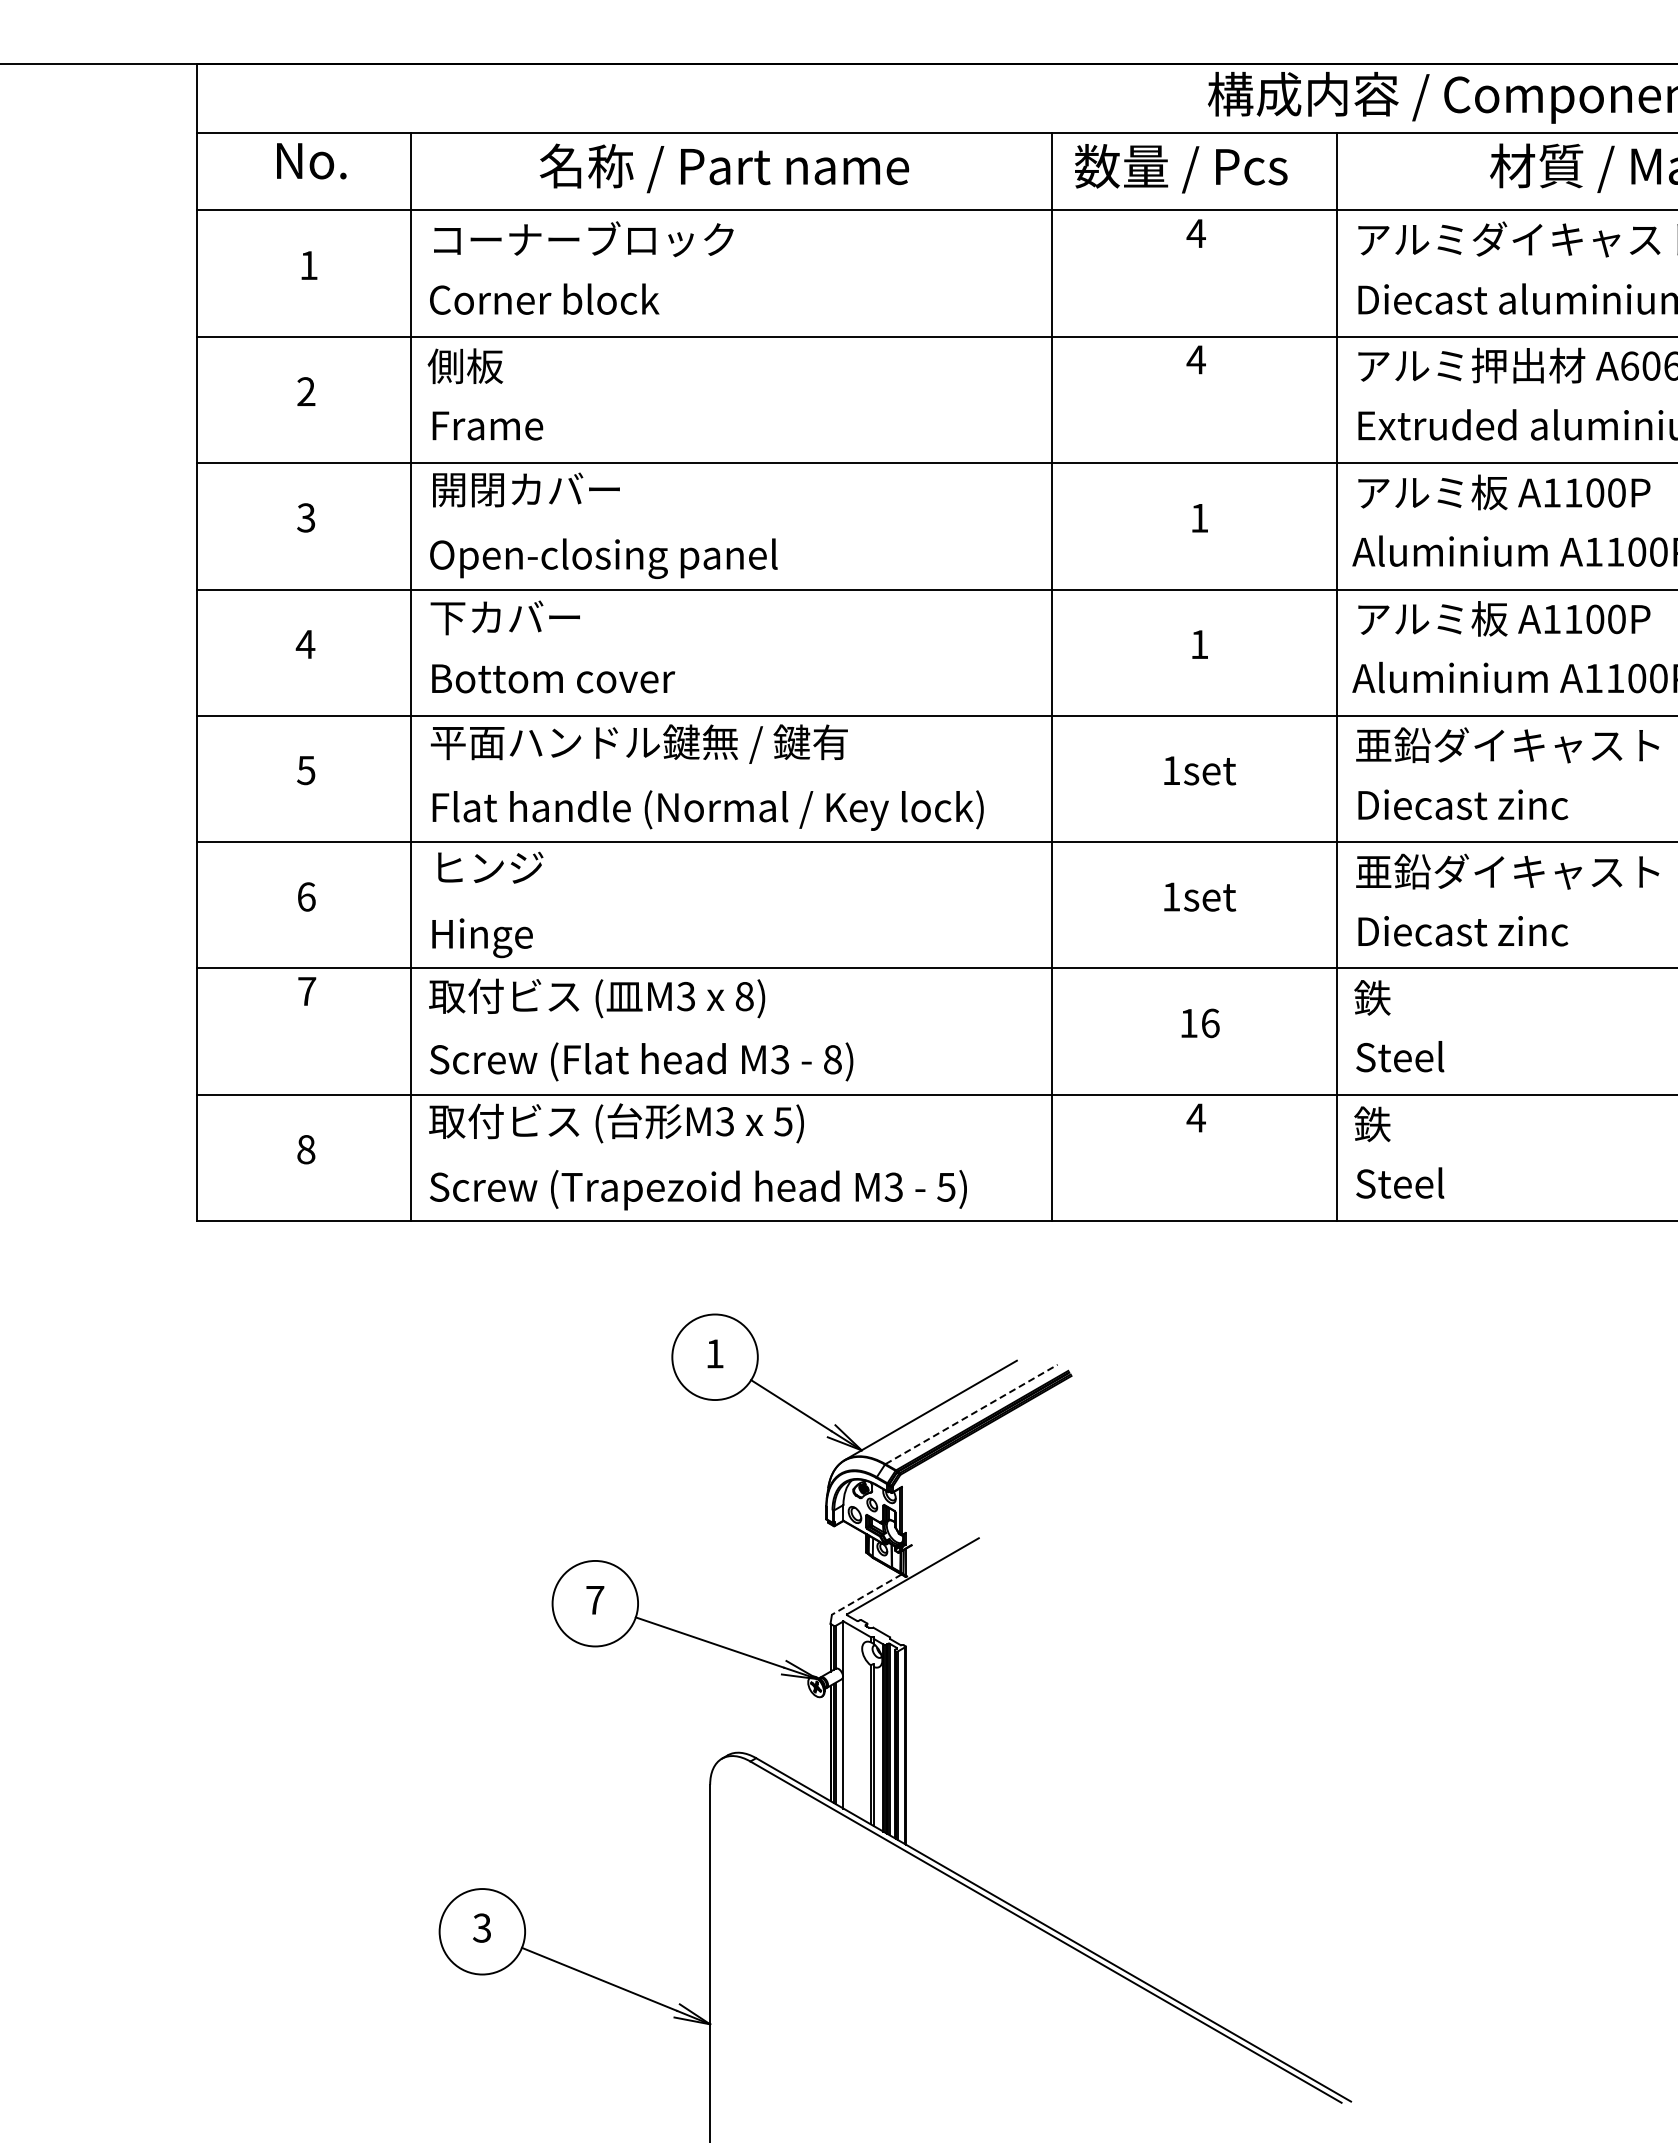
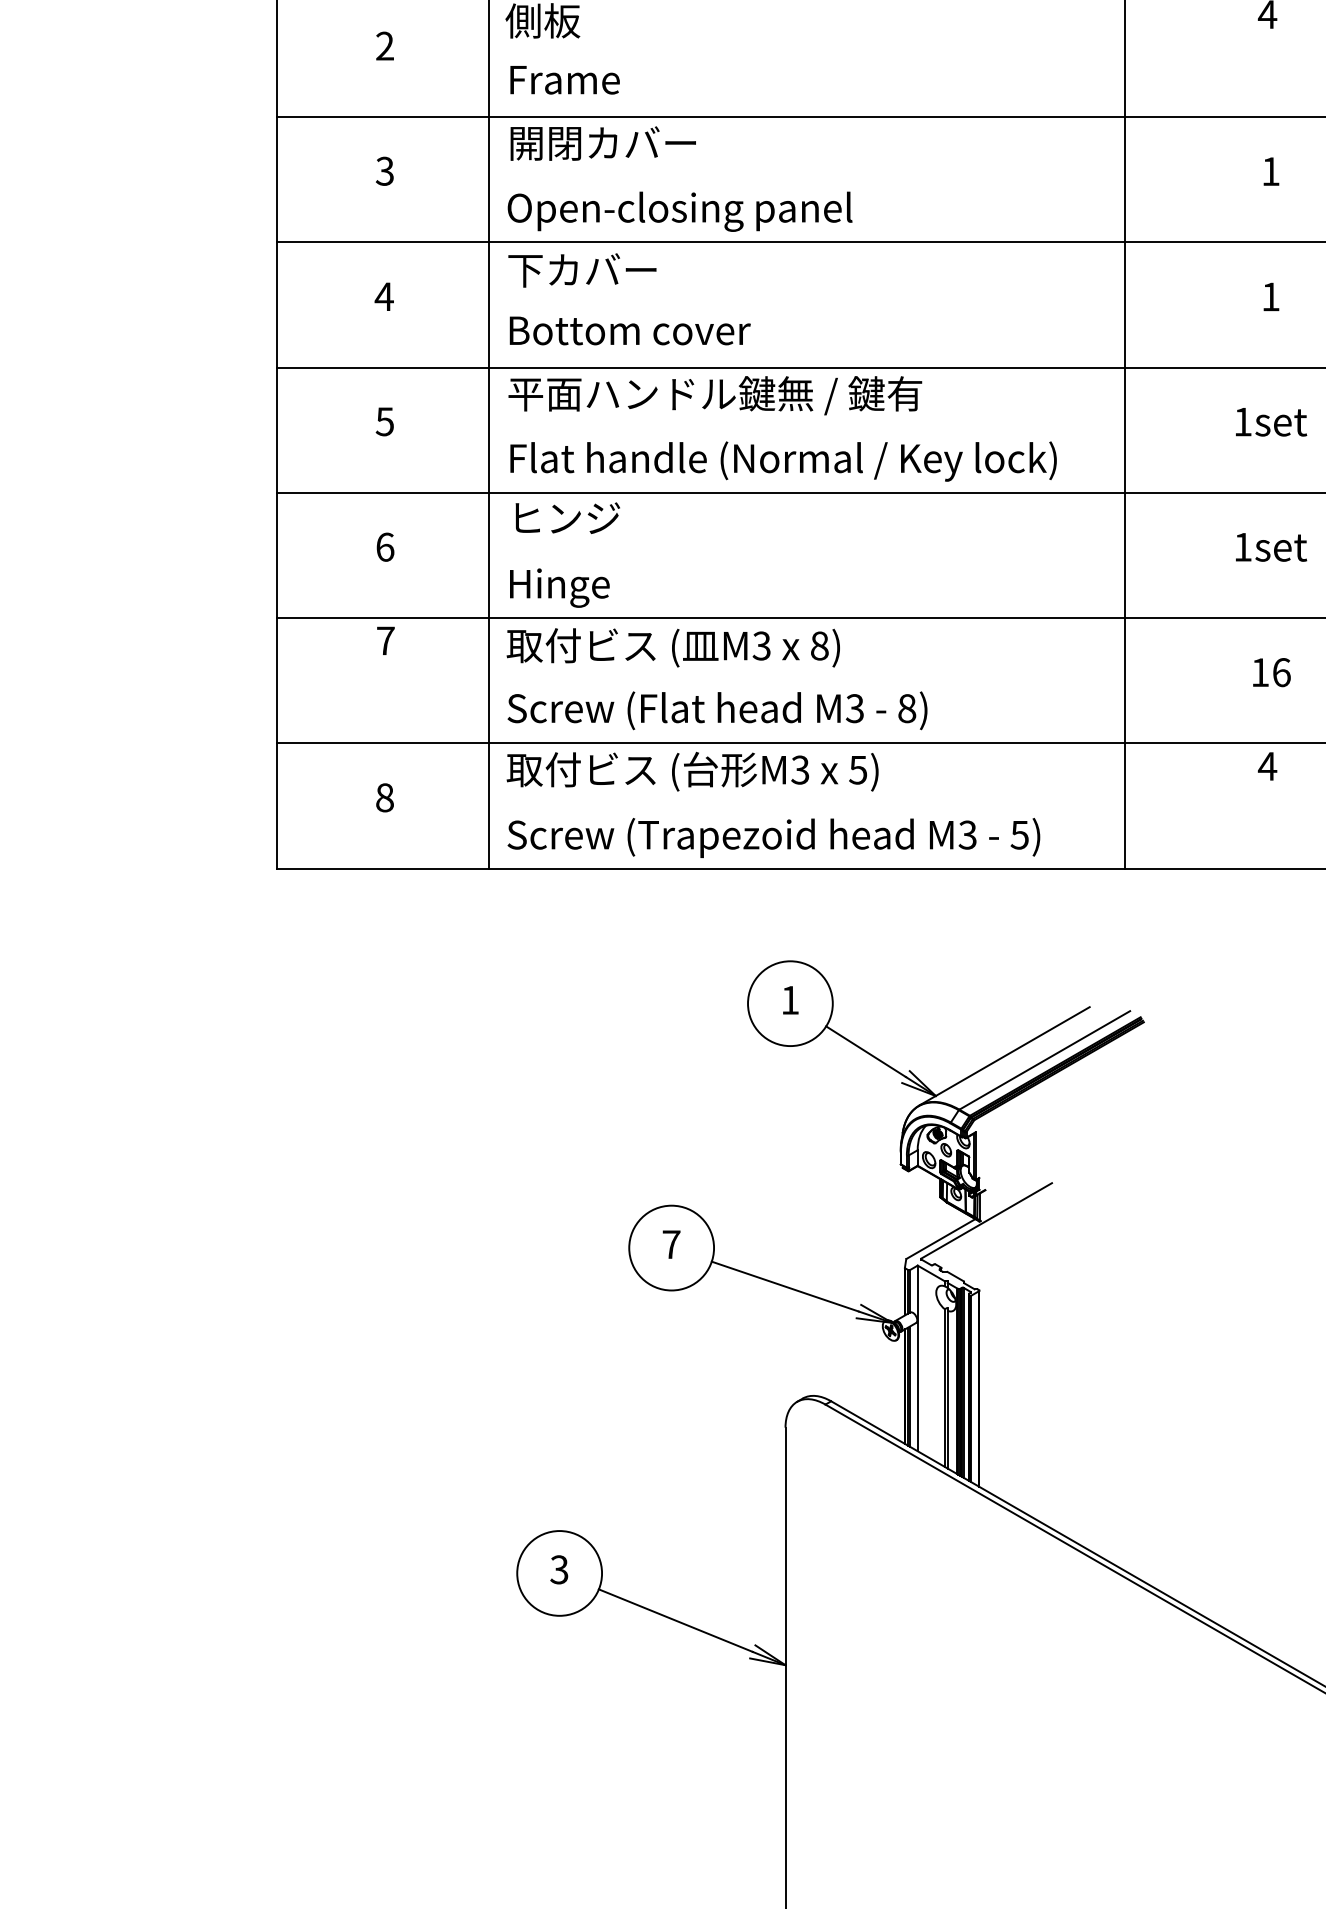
line: (972, 1414) -> (1045, 1060), dashed -> solid
line: (866, 1594) -> (940, 1238), dashed -> solid

